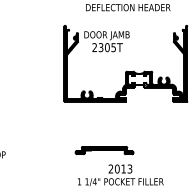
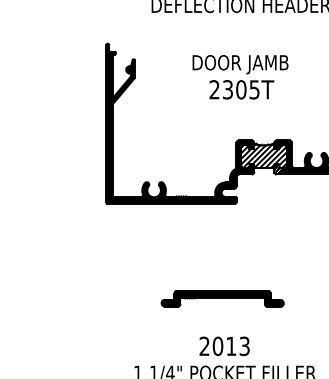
text: (106, 41) -> (239, 76), moved
hatch: (139, 78) -> (264, 155), added
part: (104, 150) -> (222, 298), moved

